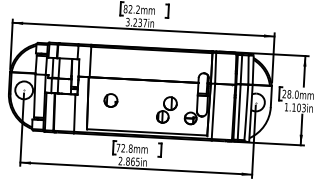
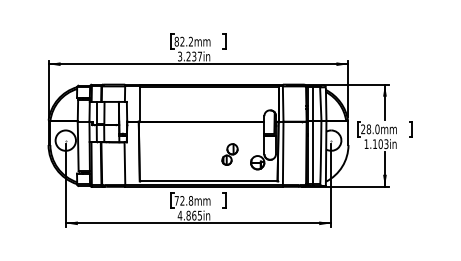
part: (110, 100) -> (165, 146), removed
part: (166, 109) -> (229, 154), size x0.7
text: (120, 160) -> (179, 215), 2.865in -> 4.865in

